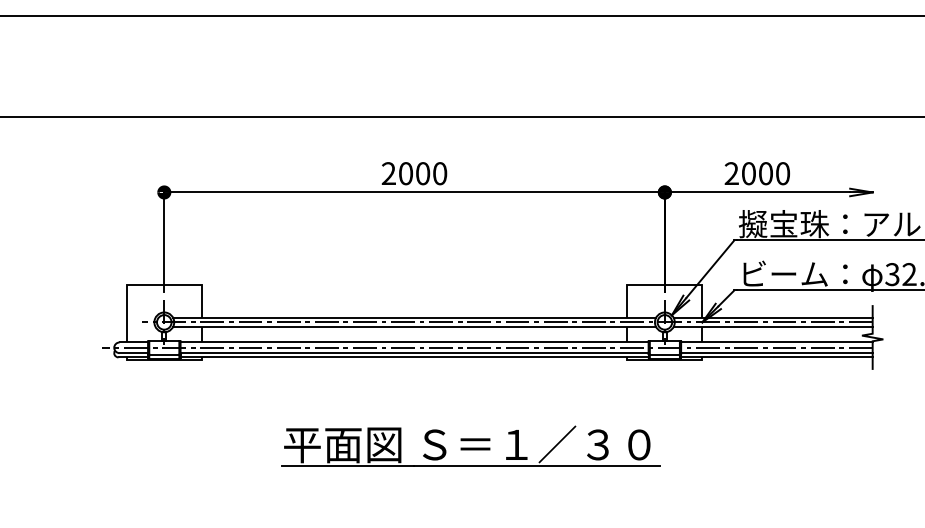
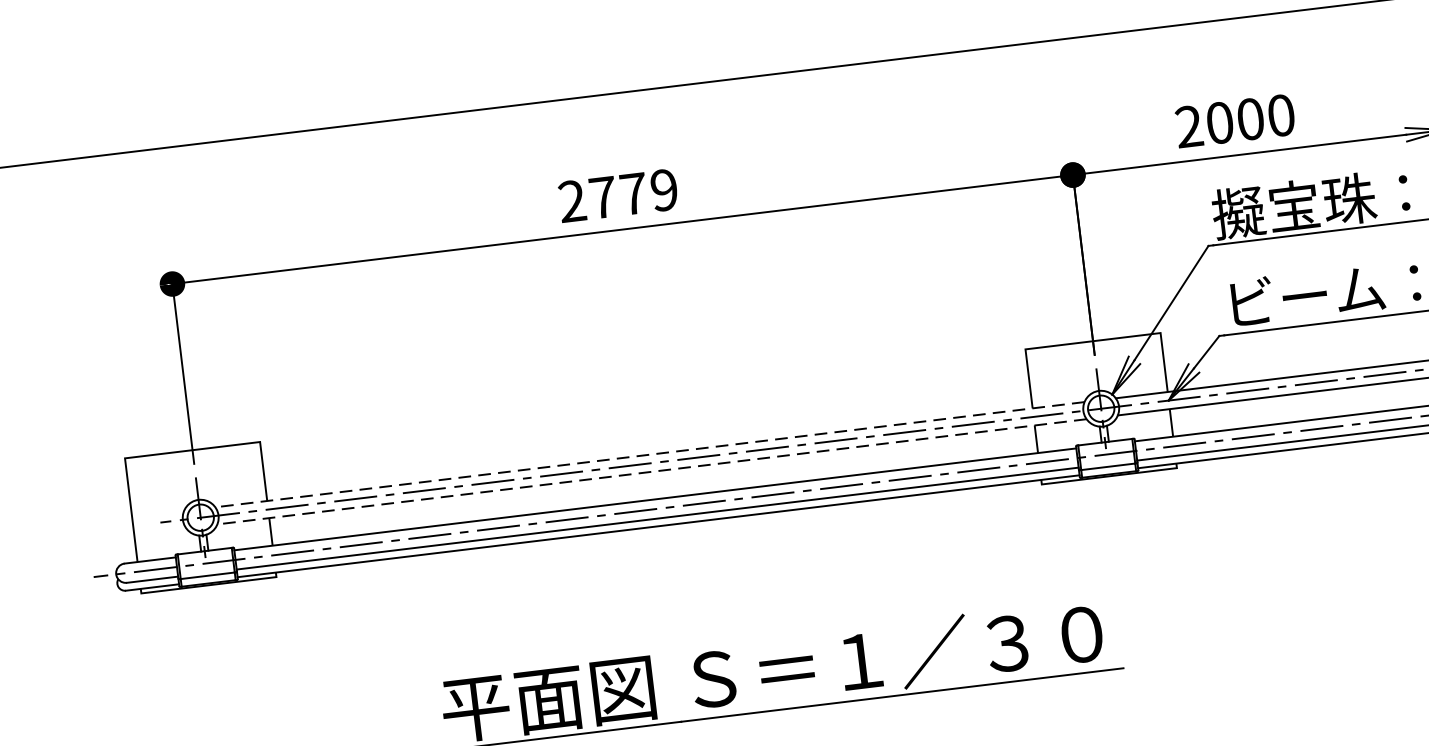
text: (423, 173) -> (634, 193), 2000 -> 2779
line: (414, 317) -> (649, 454), solid -> dashed
line: (414, 327) -> (651, 472), solid -> dashed

